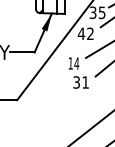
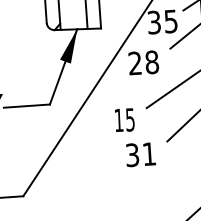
text: (85, 33) -> (142, 62), 42 -> 28
text: (76, 63) -> (129, 119), 14 -> 15

